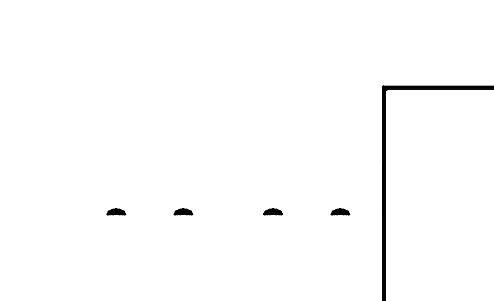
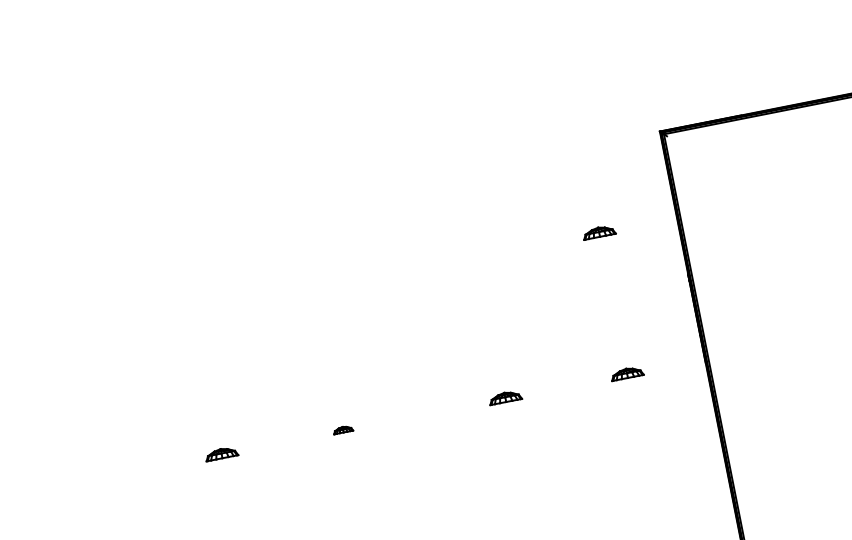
part: (340, 133) -> (599, 231), added
part: (183, 211) -> (343, 429), size x0.6

